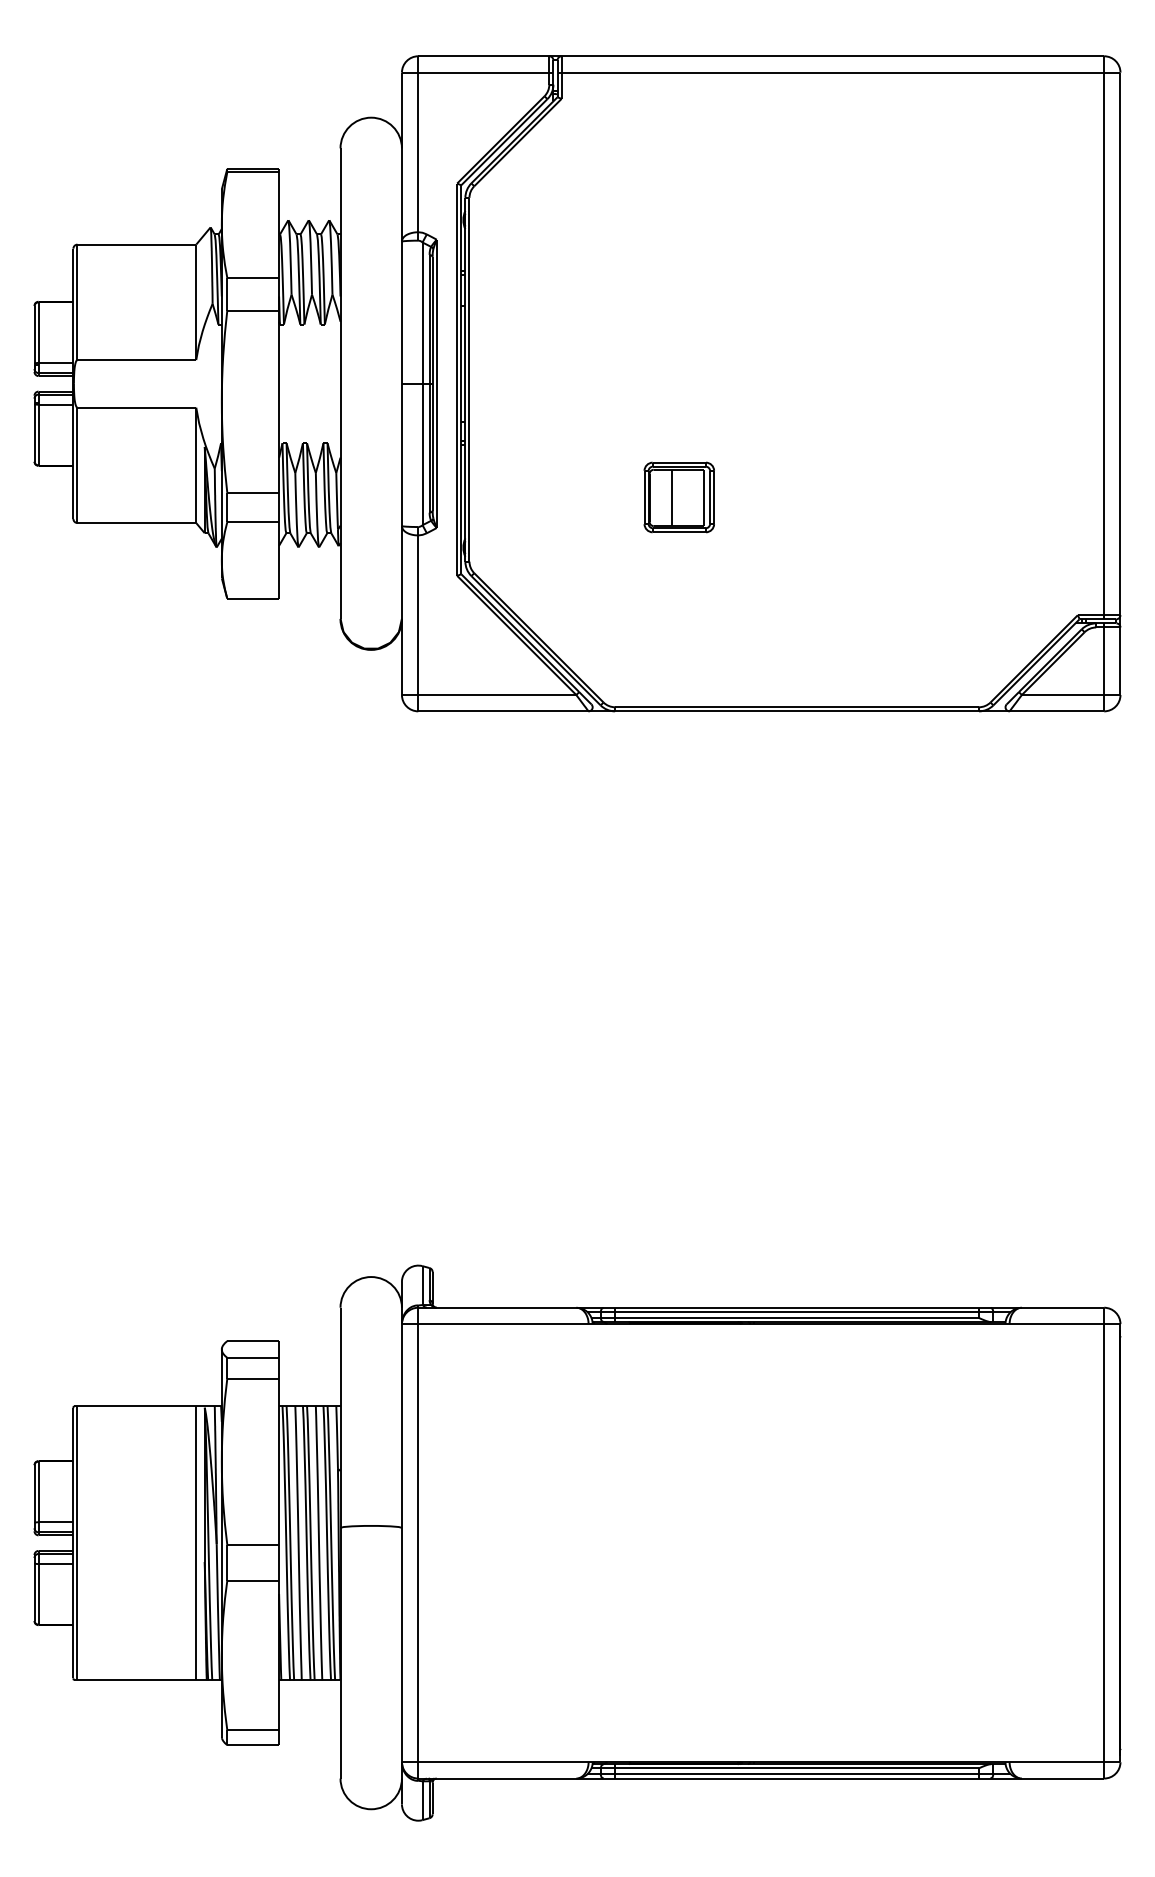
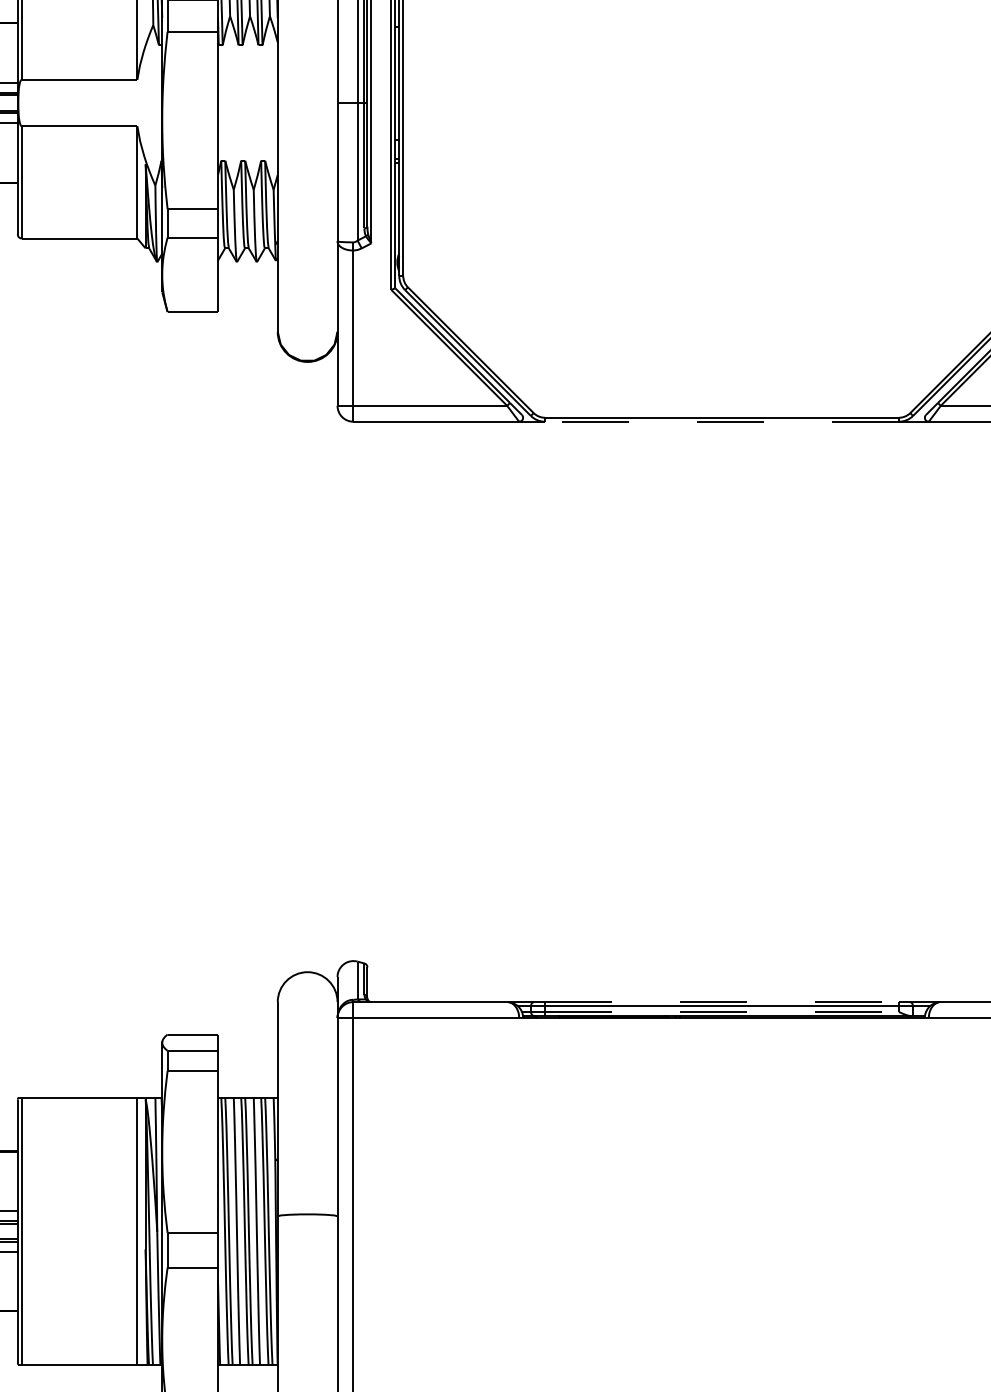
part: (678, 497) -> (606, 213), removed
line: (797, 711) -> (722, 421), solid -> dashed
line: (797, 1307) -> (722, 1001), solid -> dashed
line: (797, 1317) -> (722, 1011), solid -> dashed

